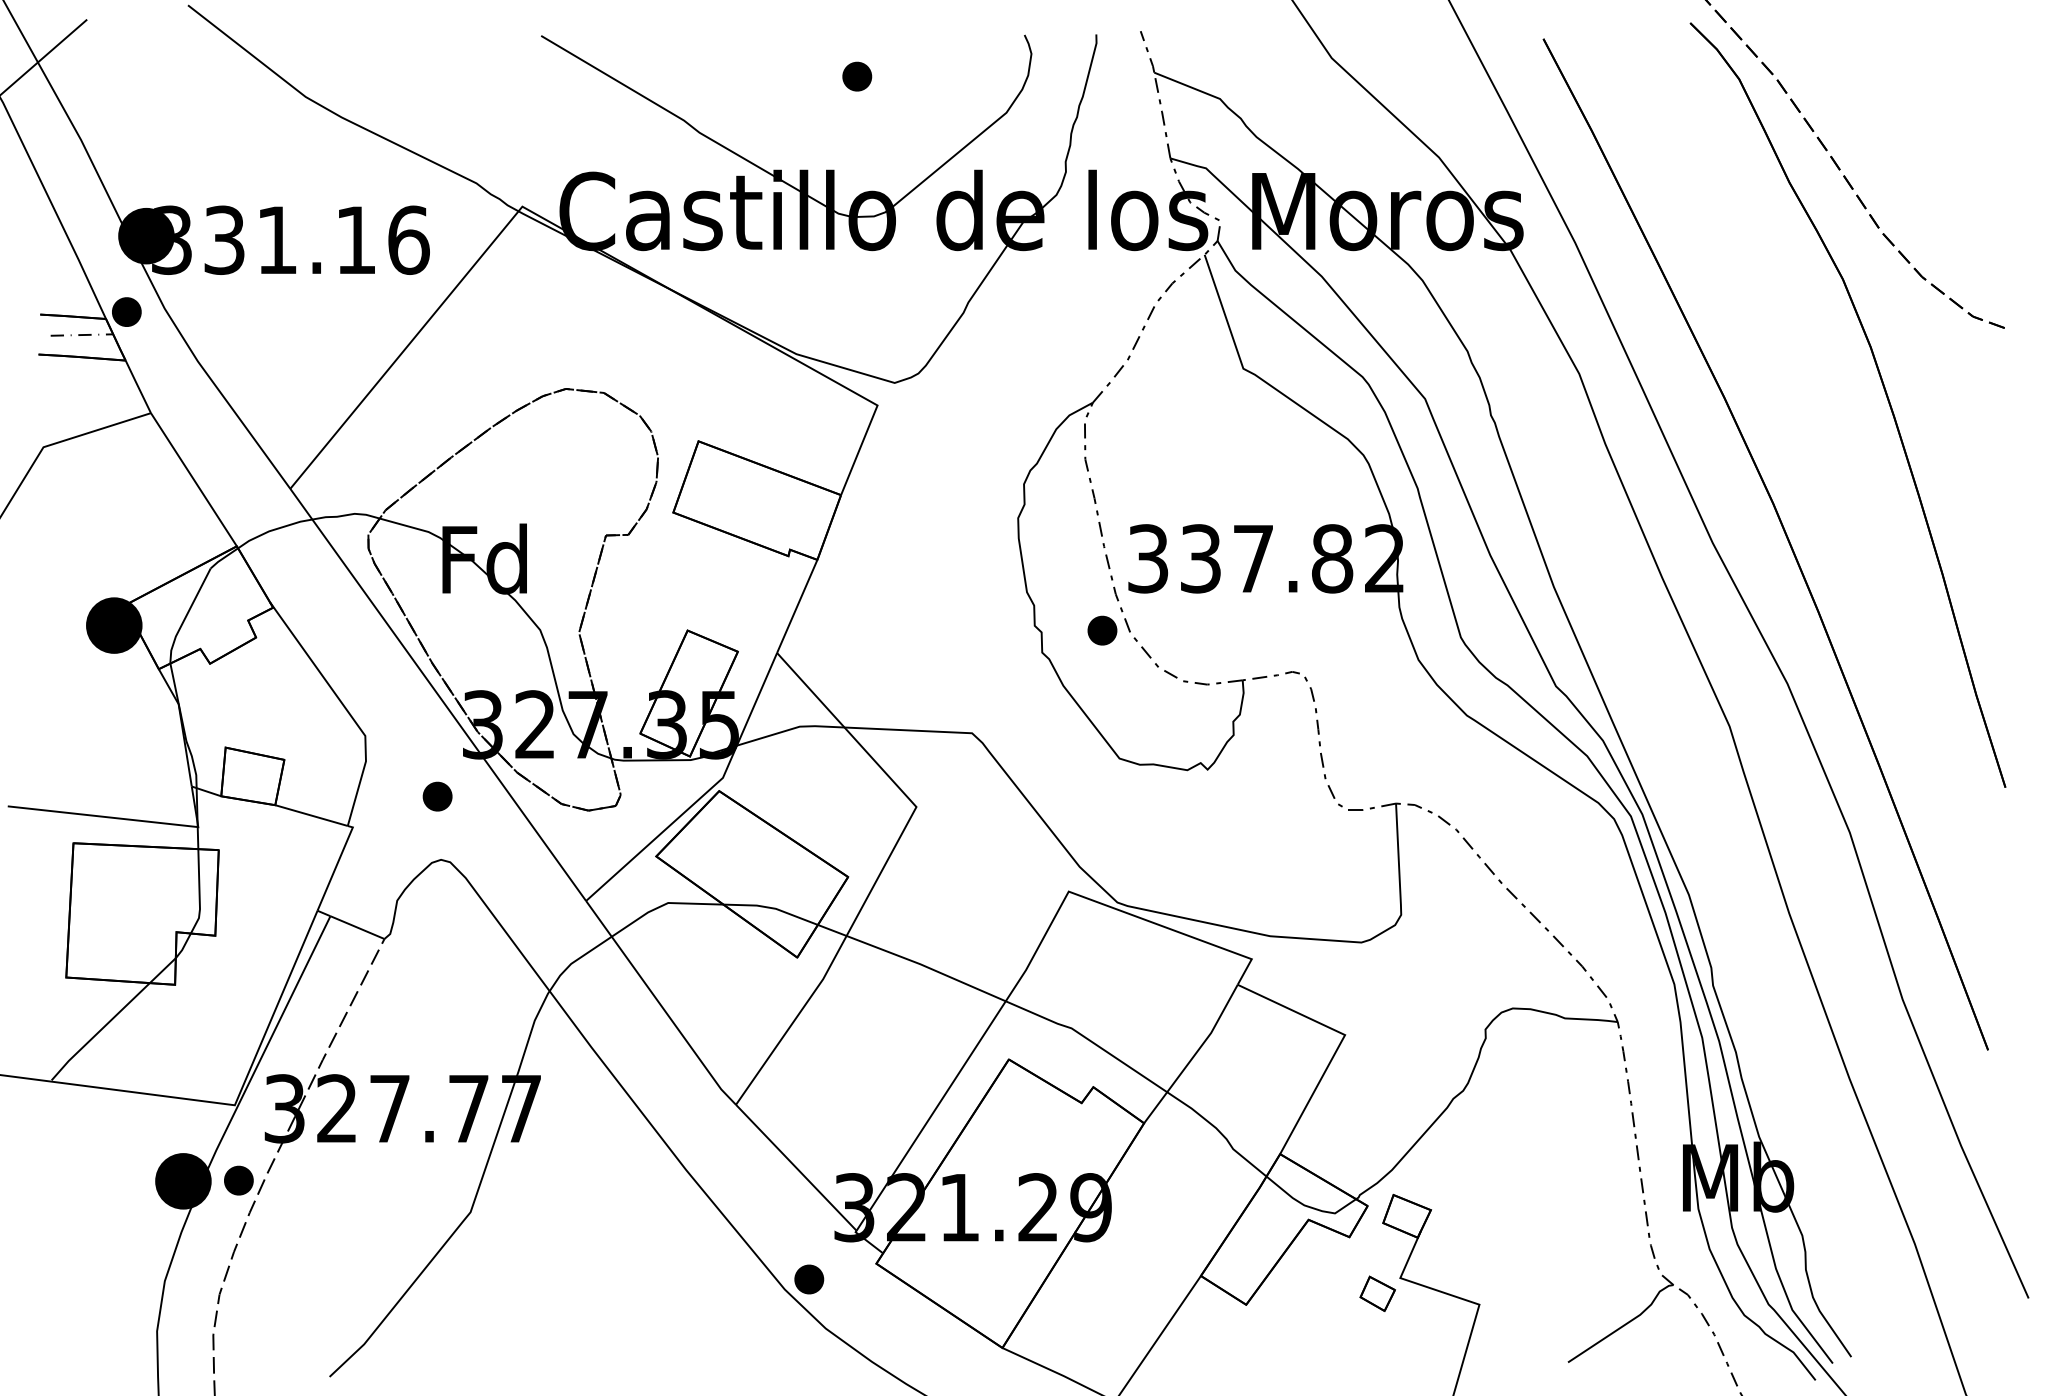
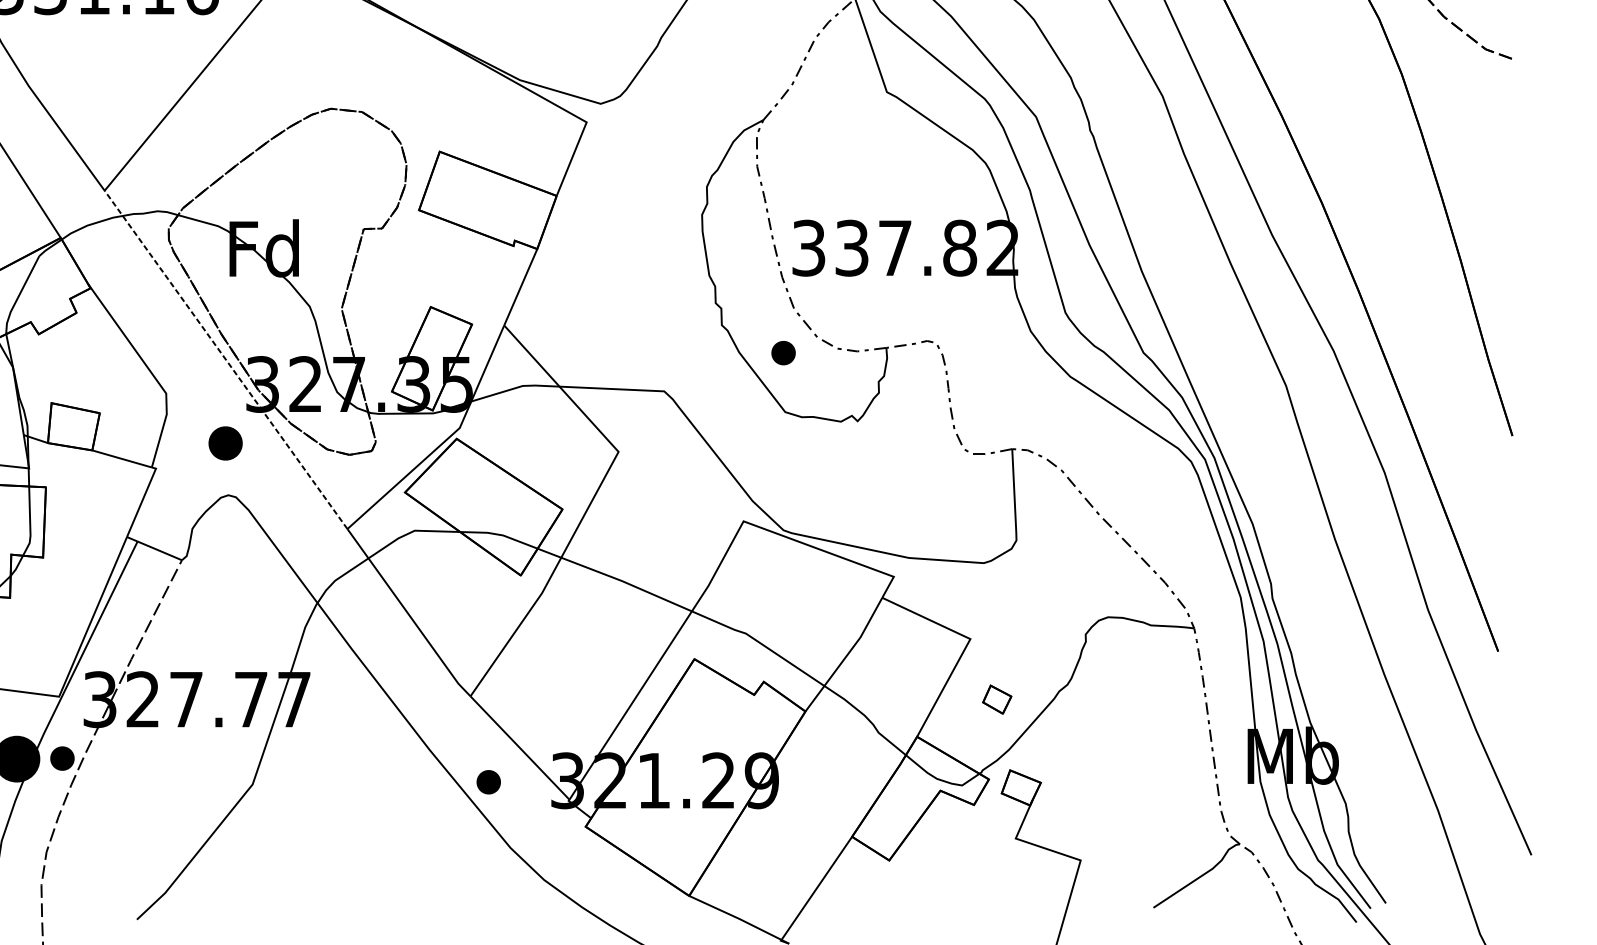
part: (1102, 630) -> (783, 352), moved
line: (438, 694) -> (226, 359), solid -> dashed
part: (437, 796) -> (225, 443), size x1.4
part: (809, 1279) -> (488, 782), moved
part: (1377, 1293) -> (997, 699), moved

